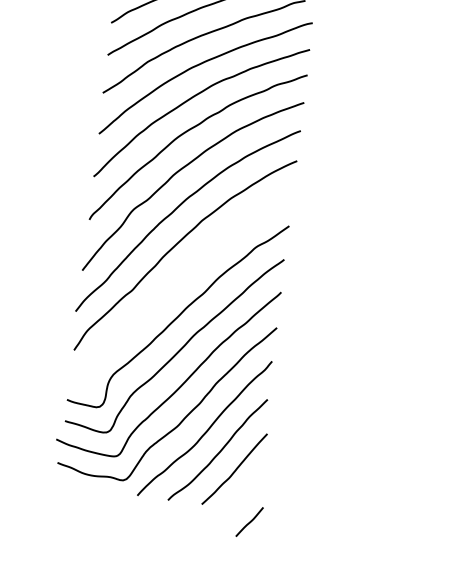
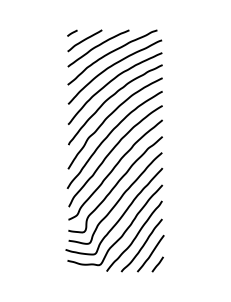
curve: (179, 282) -> (114, 169), added
line: (248, 521) -> (157, 264), moved

